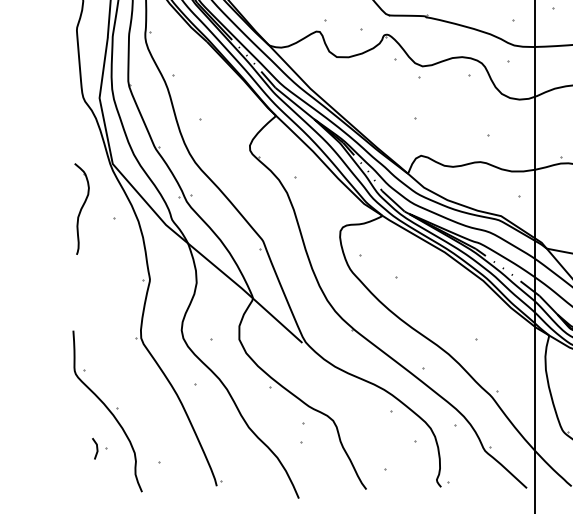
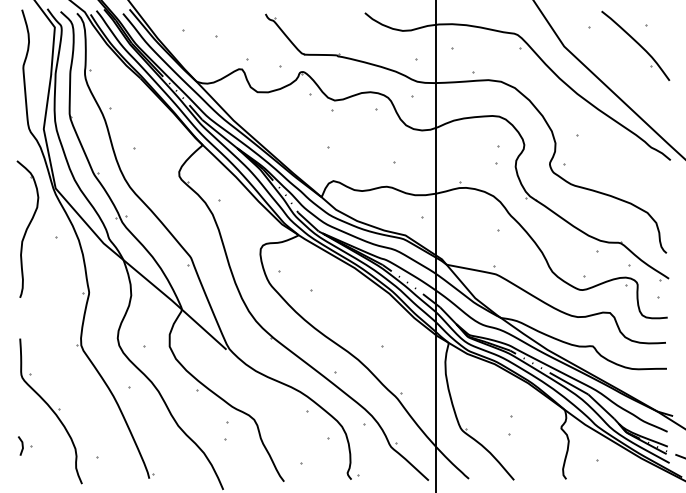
part: (81, 208) -> (27, 228), size x1.67
part: (100, 448) -> (25, 445), moved

